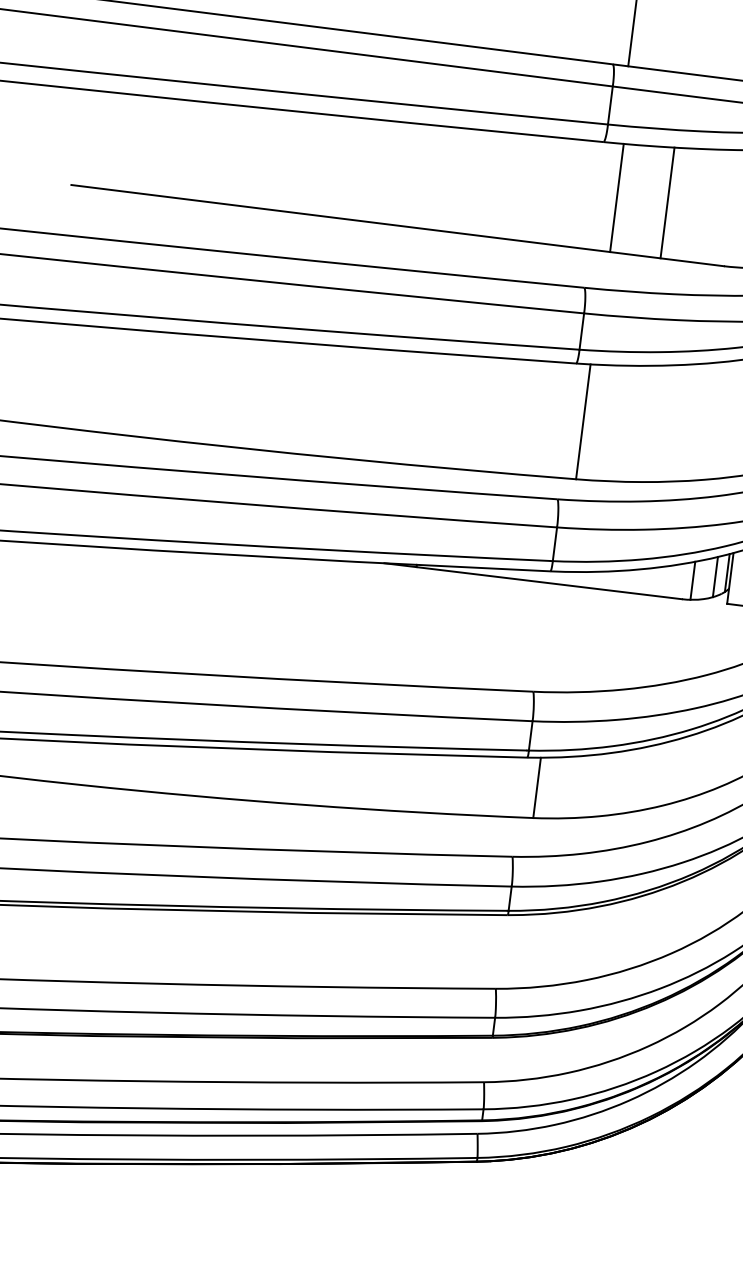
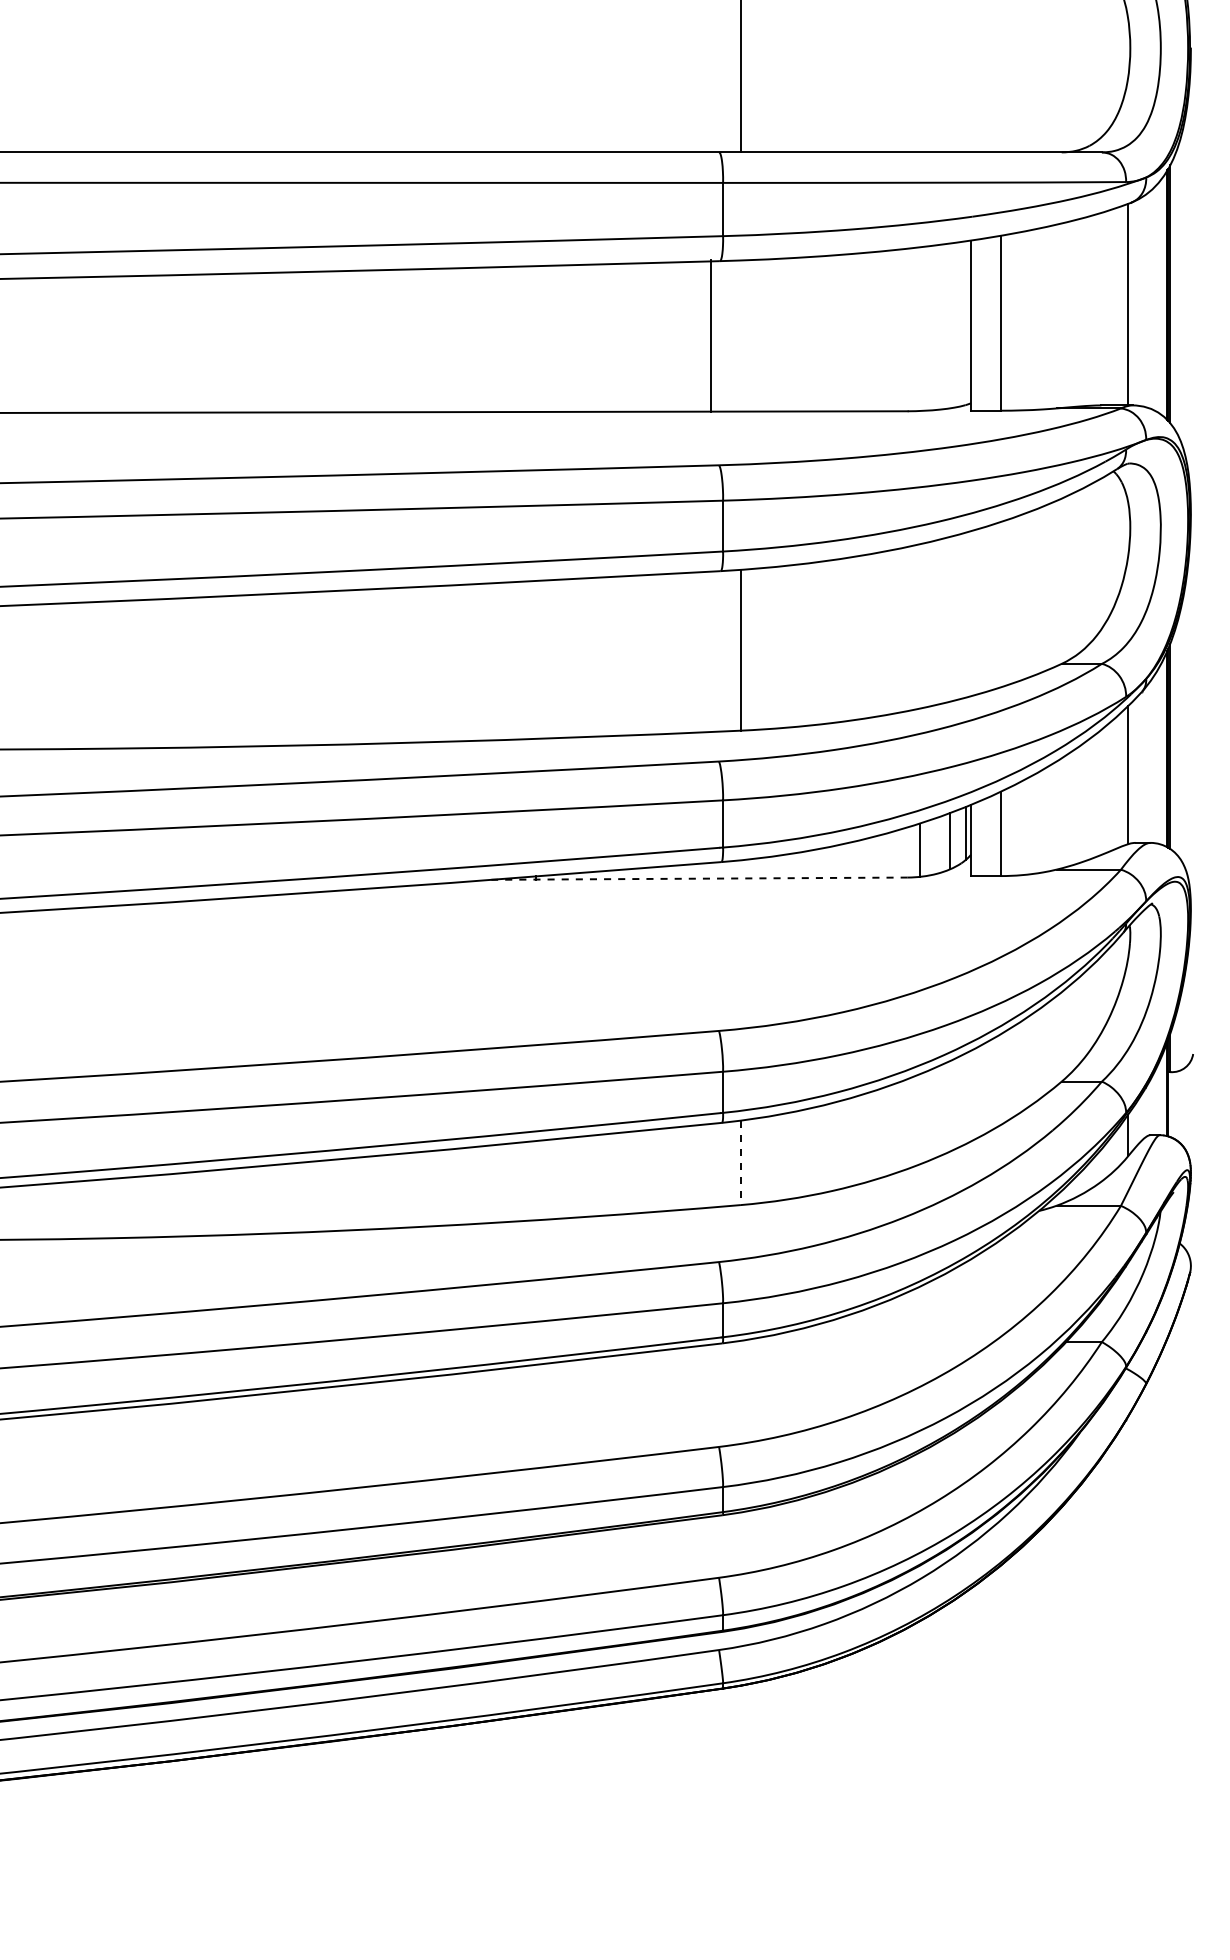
line: (617, 197) -> (711, 335), moved
line: (667, 202) -> (818, 333), removed
line: (533, 581) -> (699, 878), solid -> dashed
line: (536, 788) -> (740, 1163), solid -> dashed

